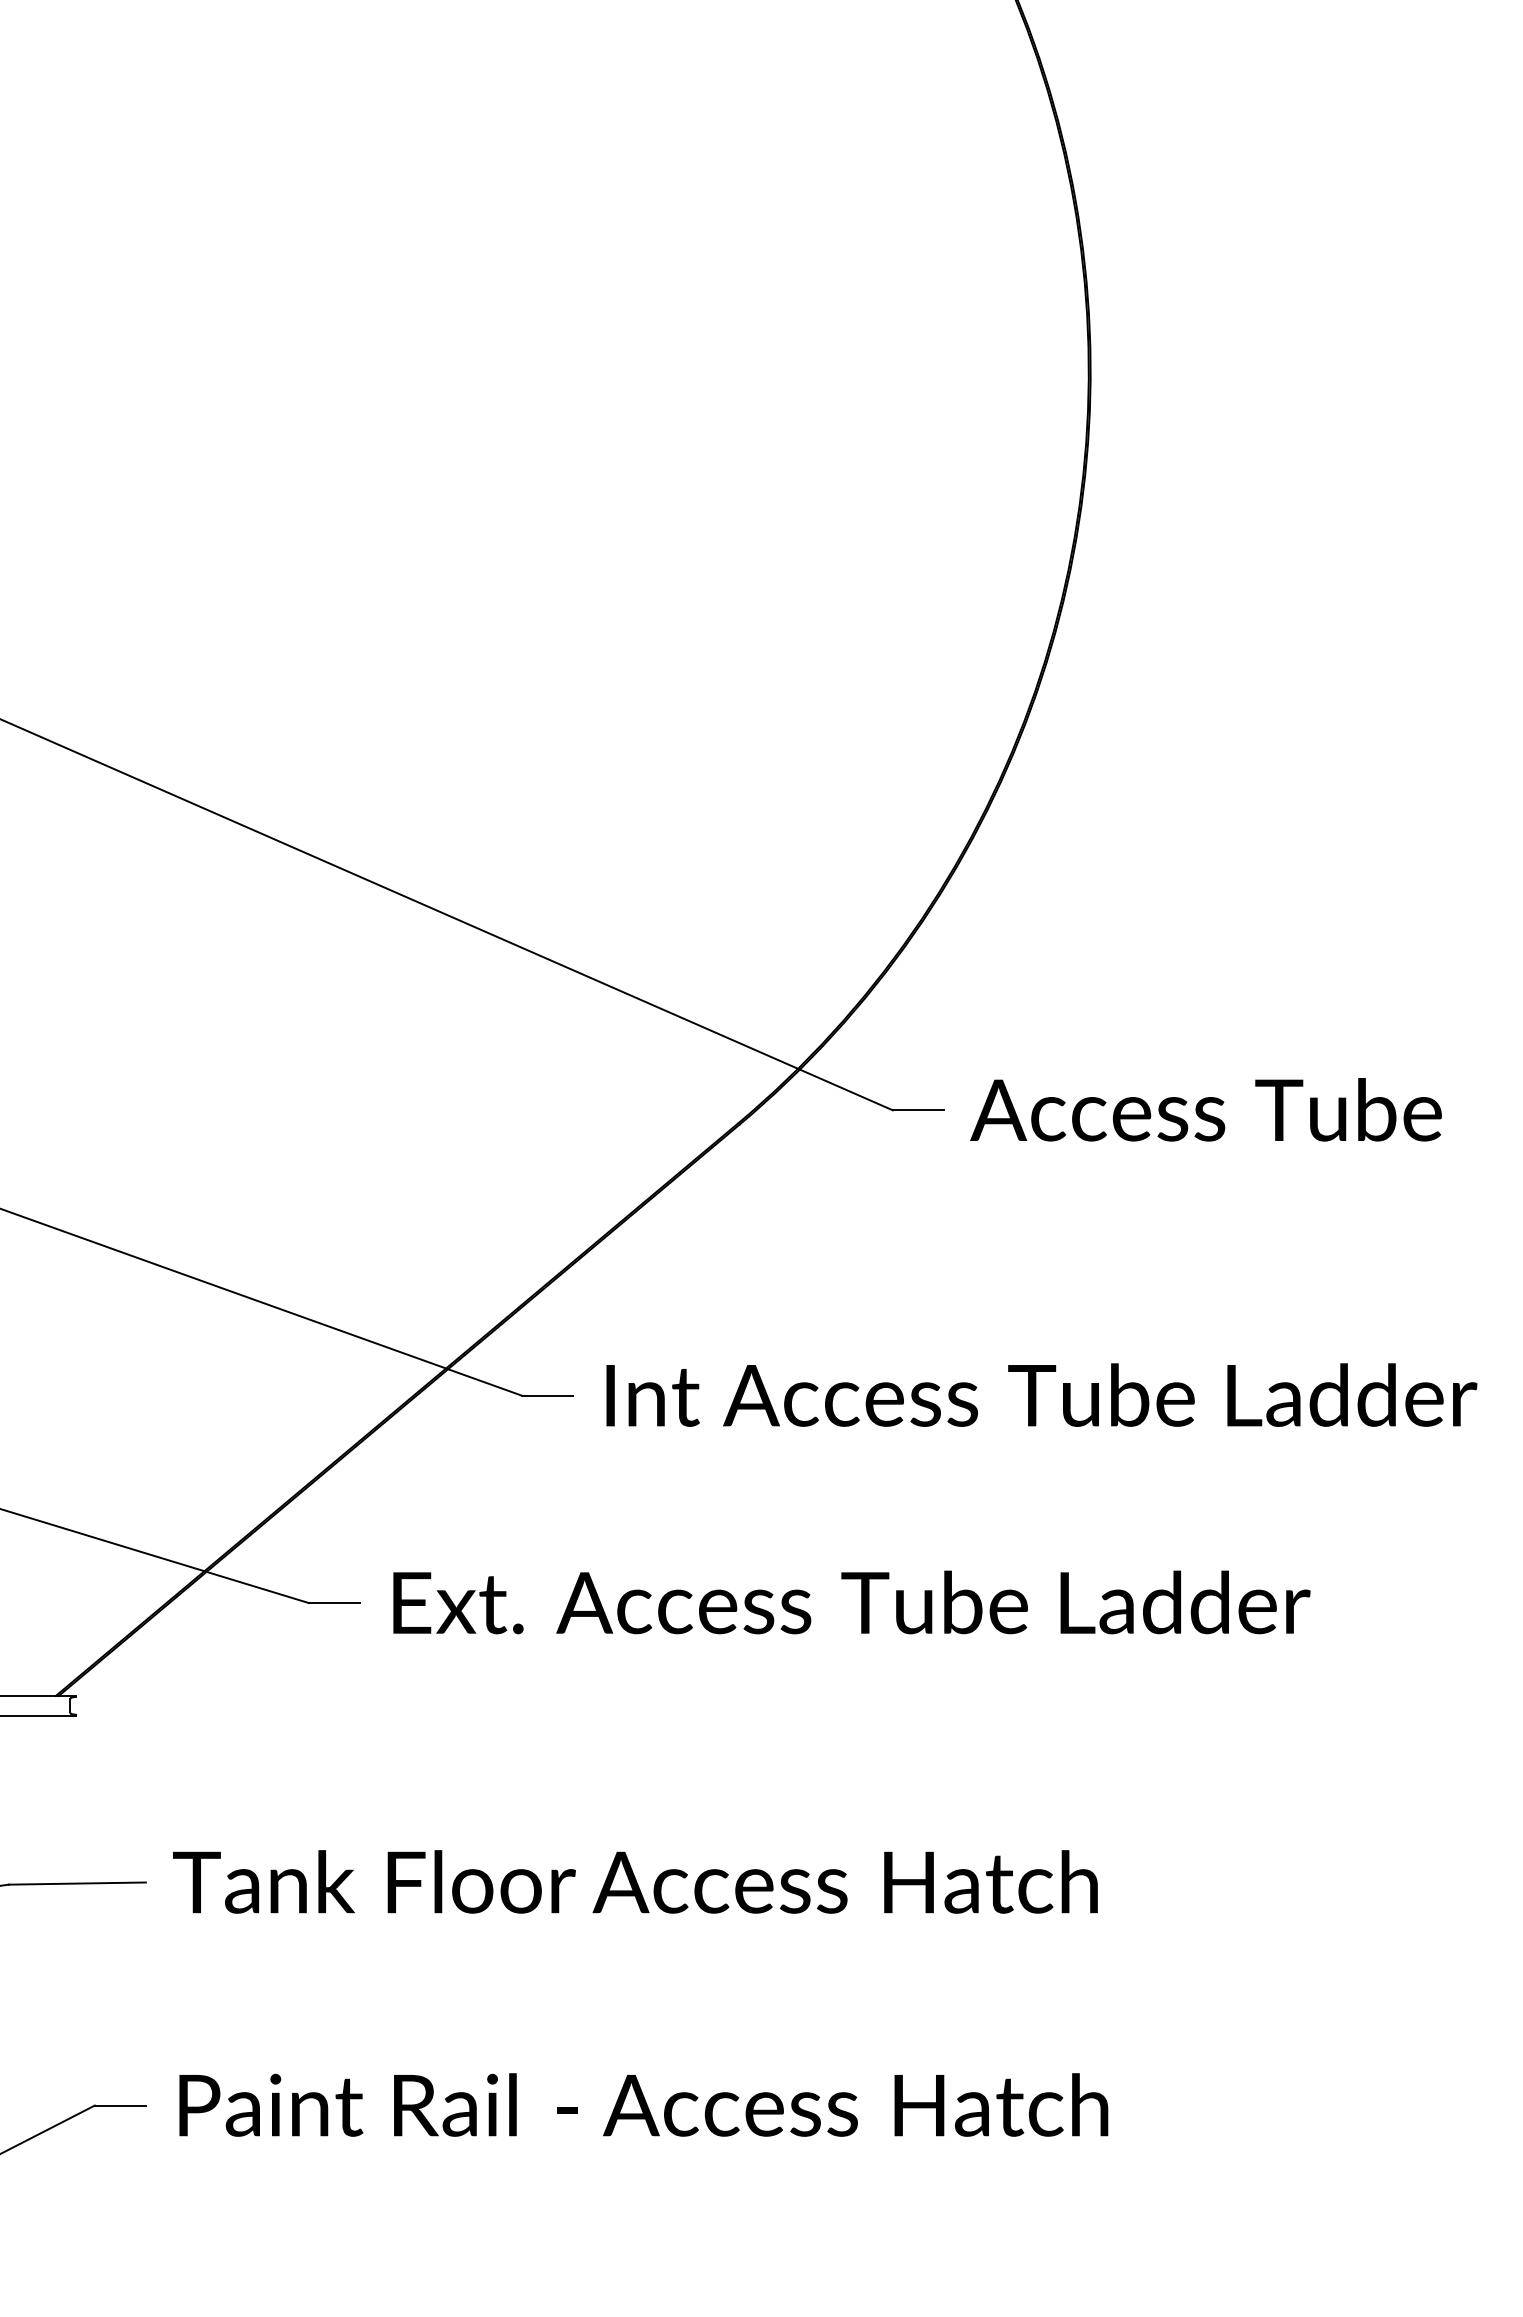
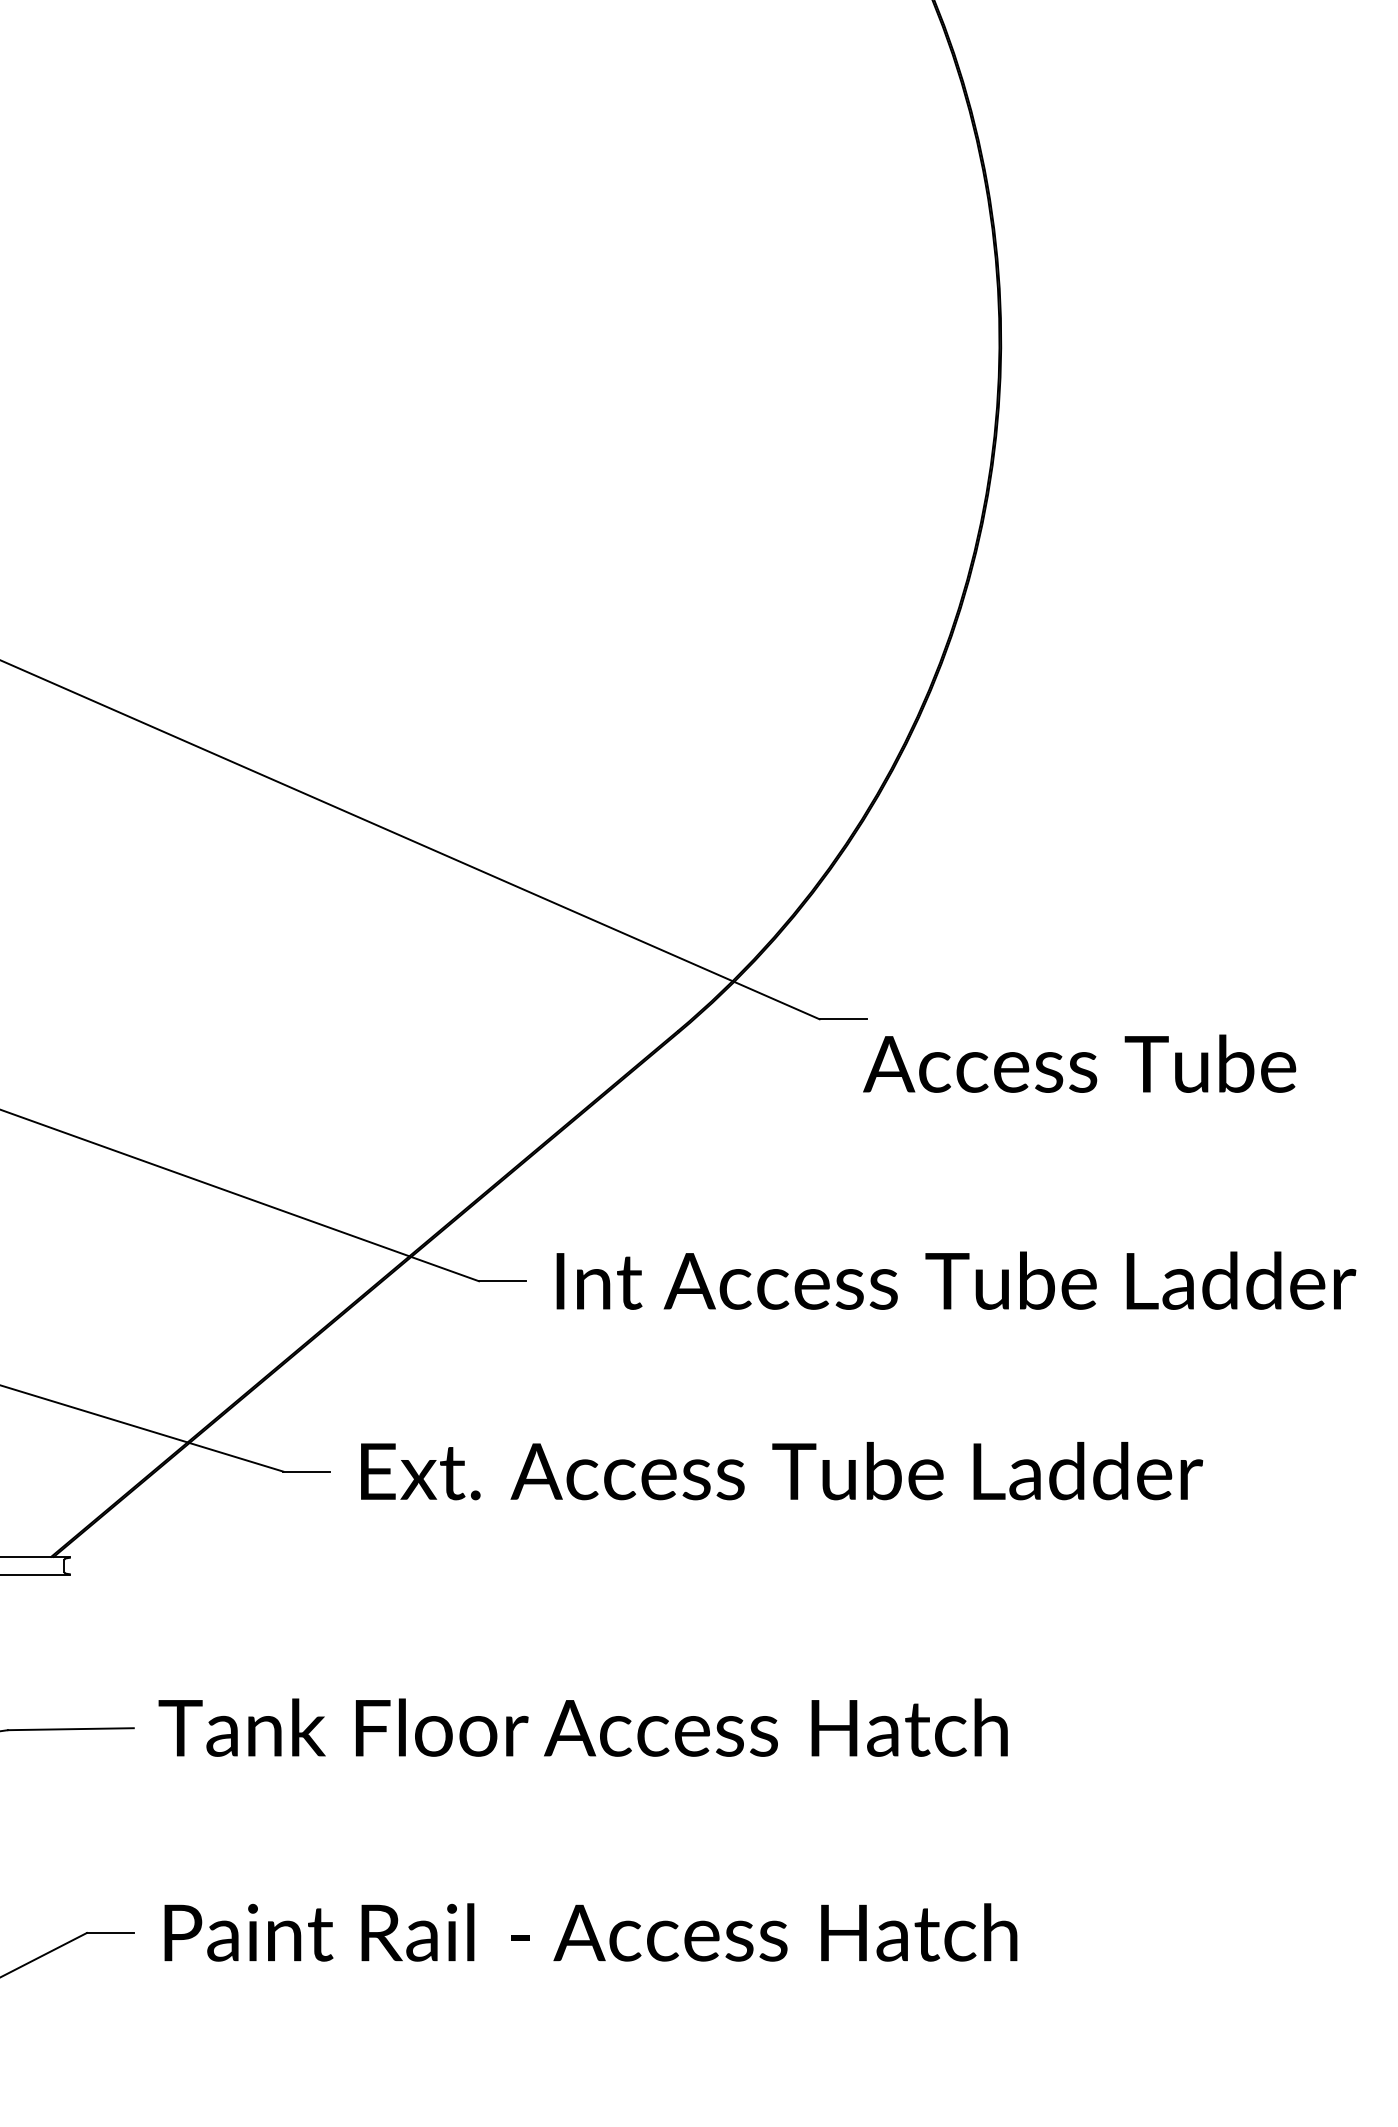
text: (1205, 1109) -> (1079, 1063), moved

